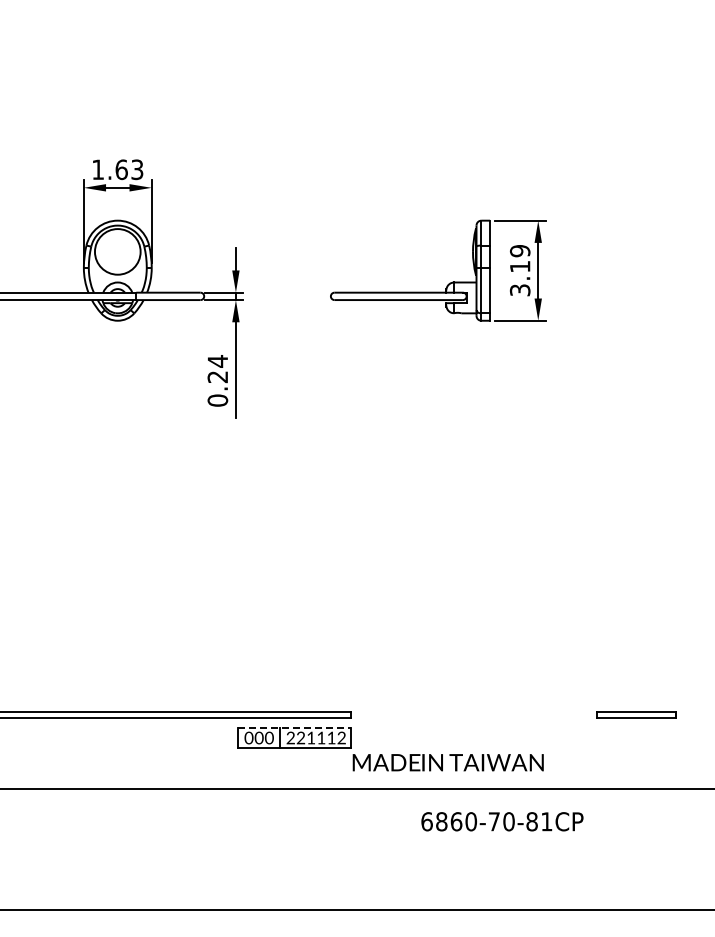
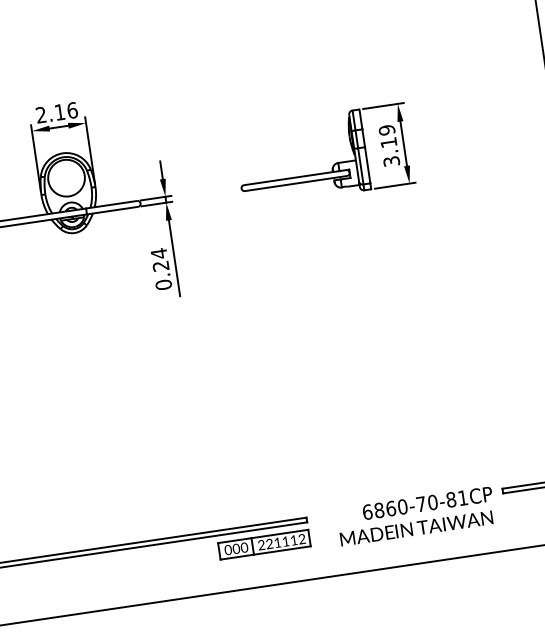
text: (117, 169) -> (56, 112), 1.63 -> 2.16
line: (294, 727) -> (263, 536), dashed -> solid
text: (447, 762) -> (415, 528), moved
text: (502, 821) -> (427, 503), moved

